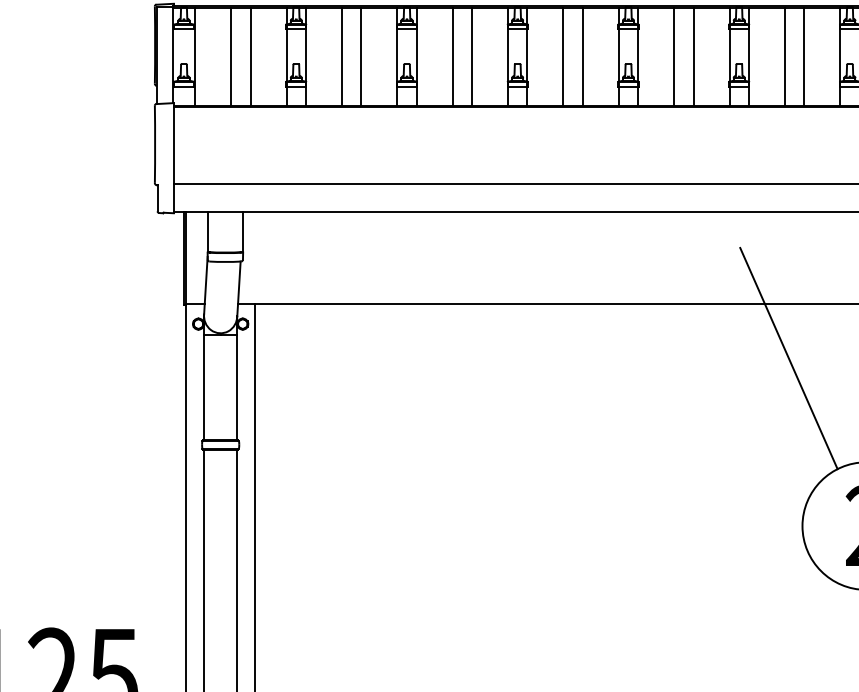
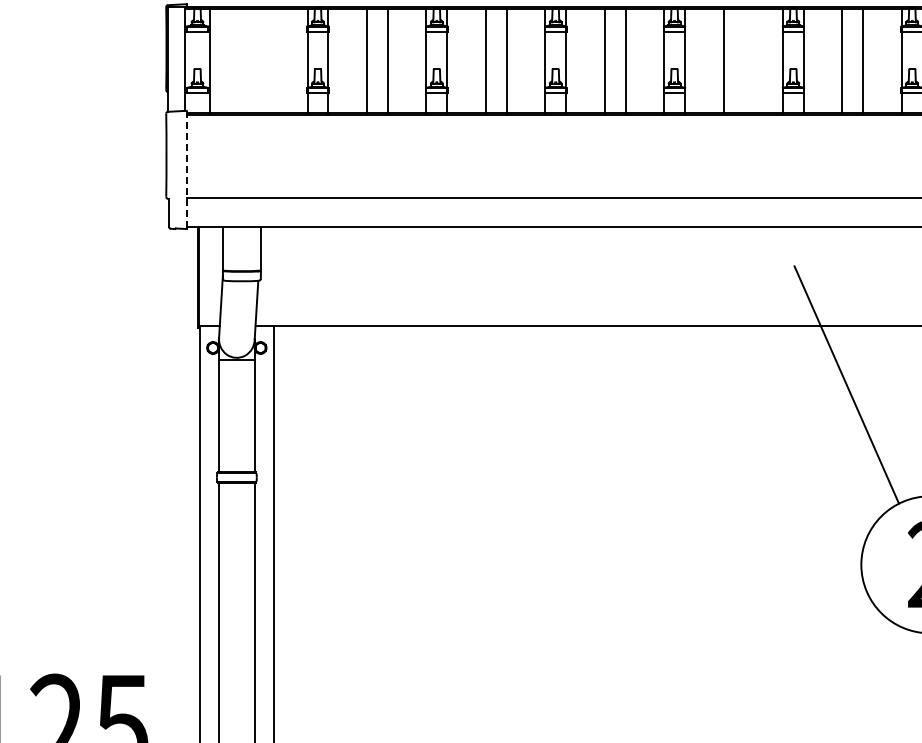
line: (231, 56) -> (248, 60), removed
line: (250, 56) -> (268, 60), removed
line: (693, 56) -> (744, 60), removed
line: (173, 157) -> (186, 169), solid -> dashed

